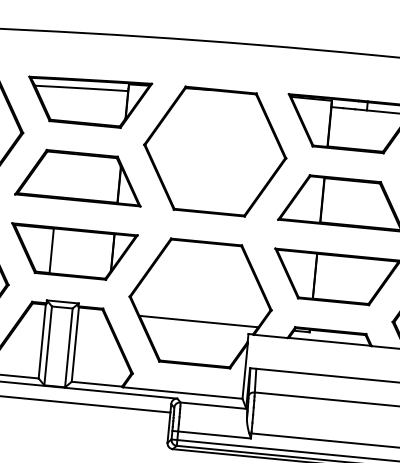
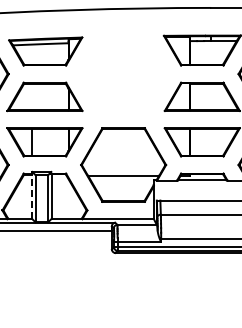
part: (214, 152) -> (123, 74), removed
line: (41, 341) -> (31, 196), solid -> dashed

